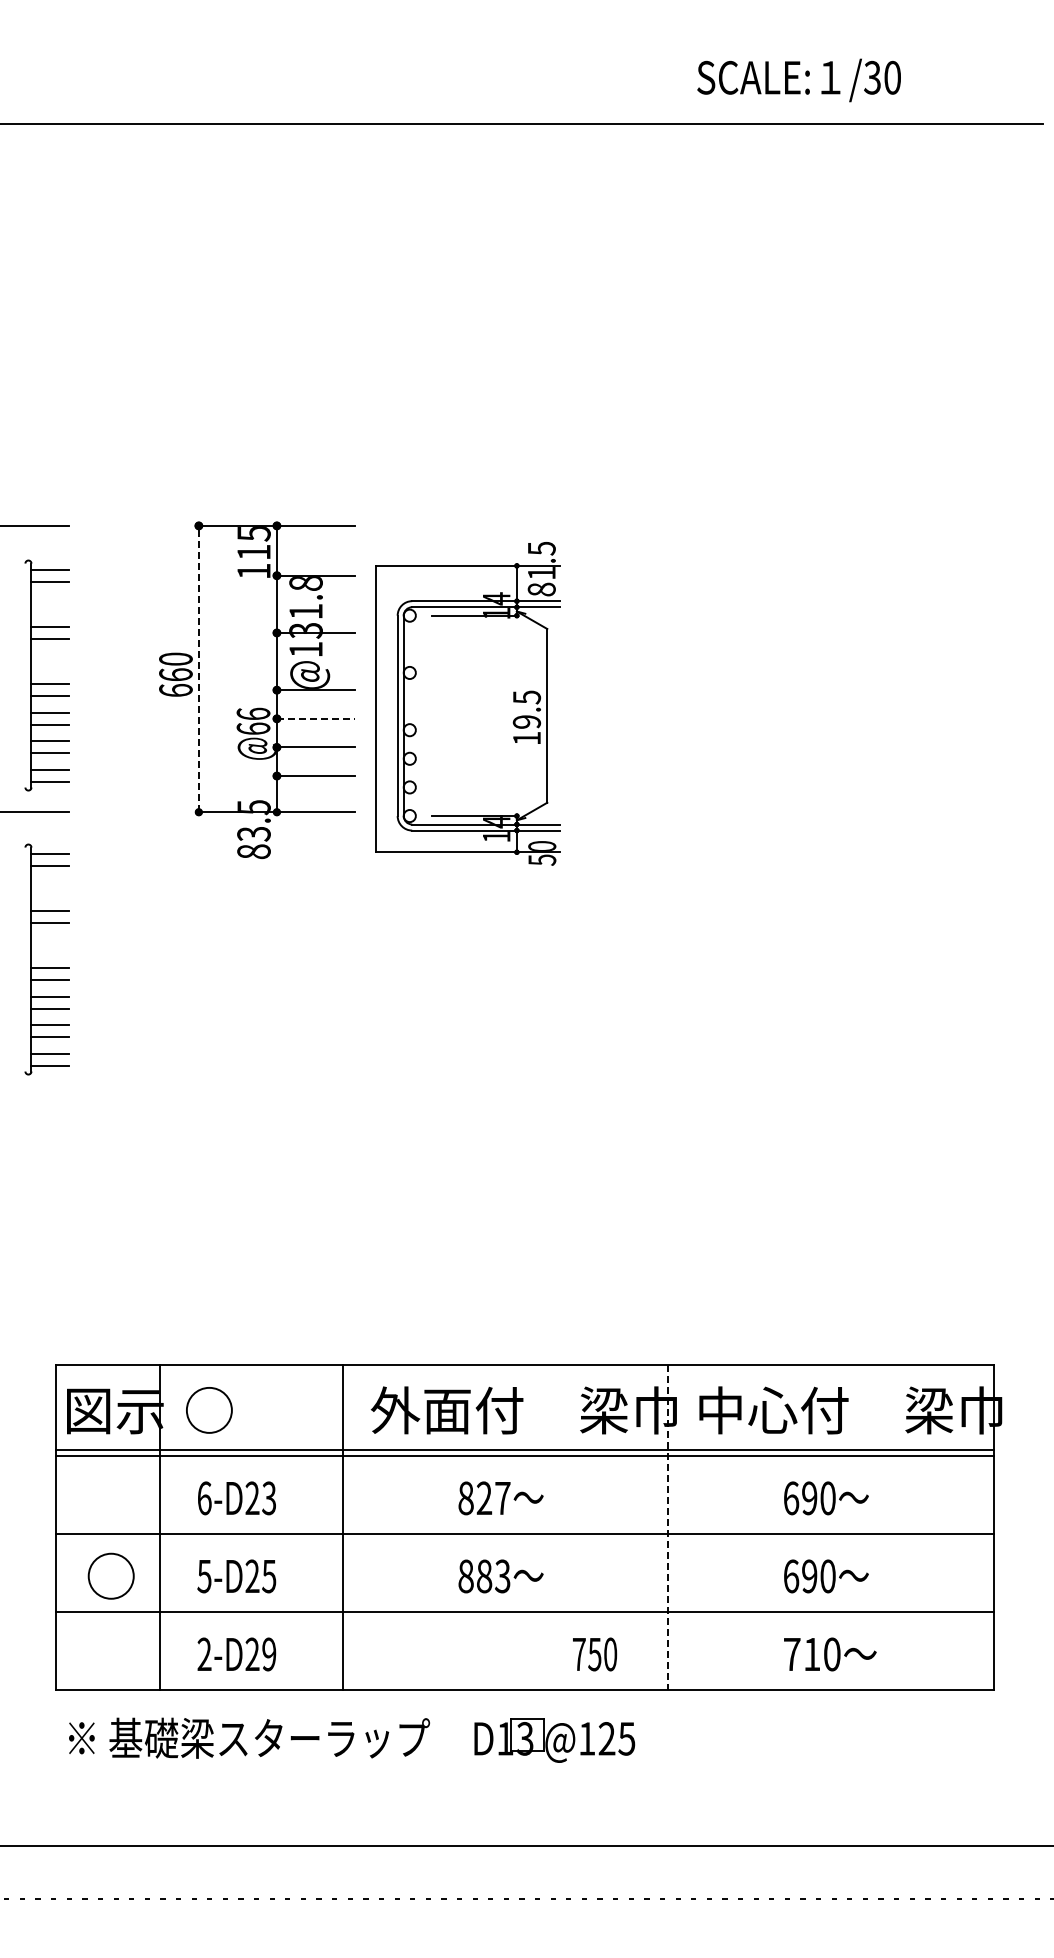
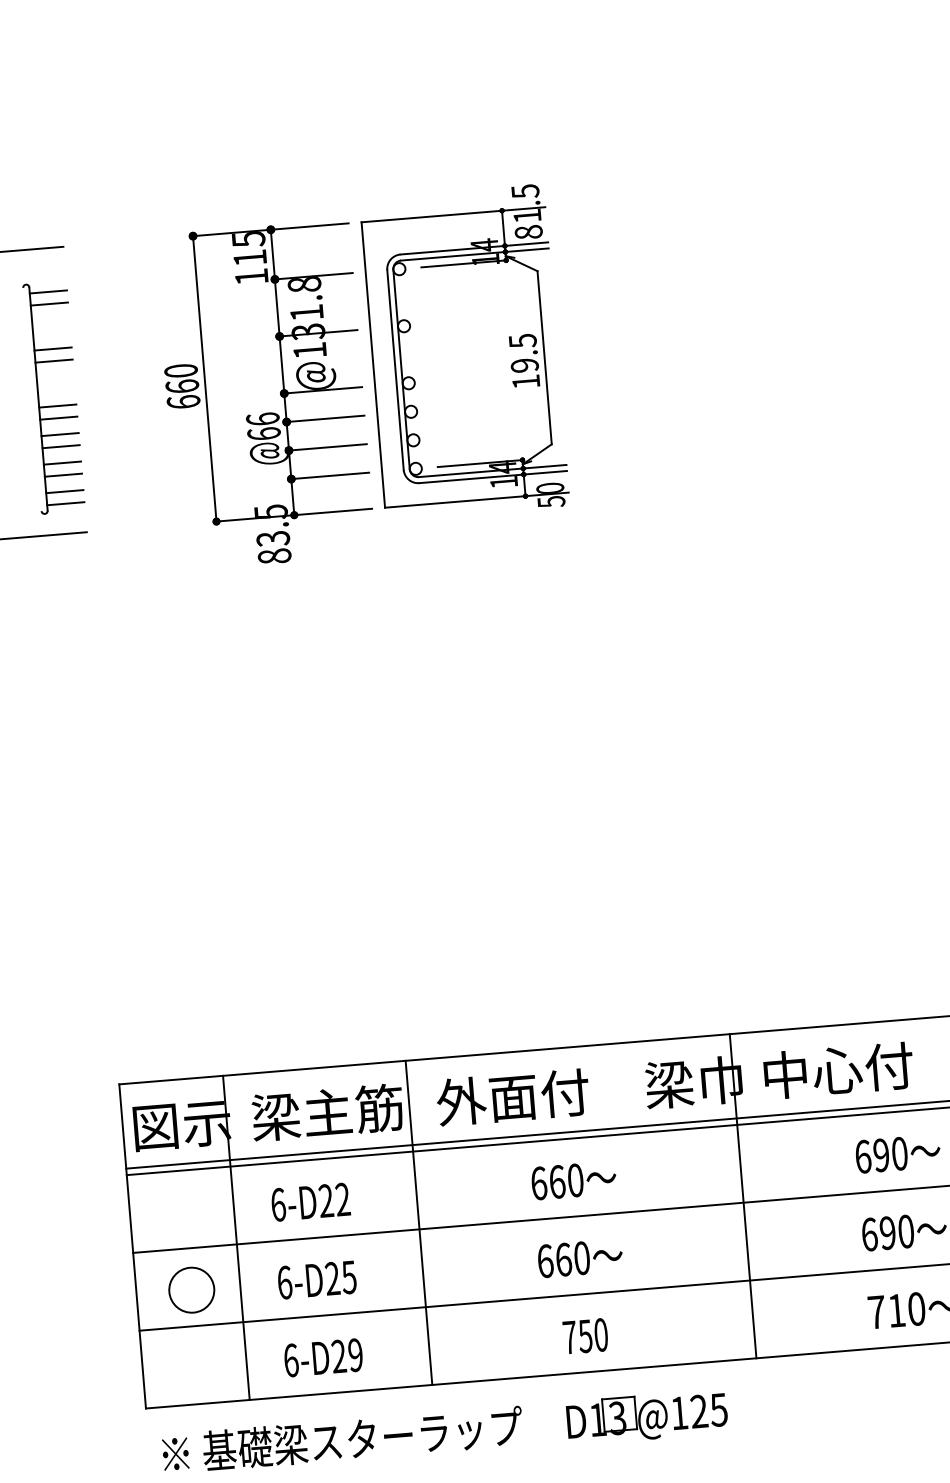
line: (198, 668) -> (204, 378), dashed -> solid
part: (467, 703) -> (464, 351), moved
line: (316, 718) -> (326, 418), dashed -> solid
part: (46, 967) -> (77, 688), removed
text: (260, 1410) -> (326, 1112), ○ -> 梁主筋
text: (269, 1498) -> (343, 1199), 6-D23 -> 6-D22
text: (484, 1498) -> (557, 1182), 827 -> 660
line: (668, 1527) -> (743, 1195), dashed -> solid
text: (204, 1576) -> (284, 1282), 5-D25 -> 6-D25
text: (484, 1576) -> (563, 1259), 883 -> 660
text: (204, 1654) -> (291, 1360), 2-D29 -> 6-D29
text: (595, 1654) -> (586, 1336), moved

